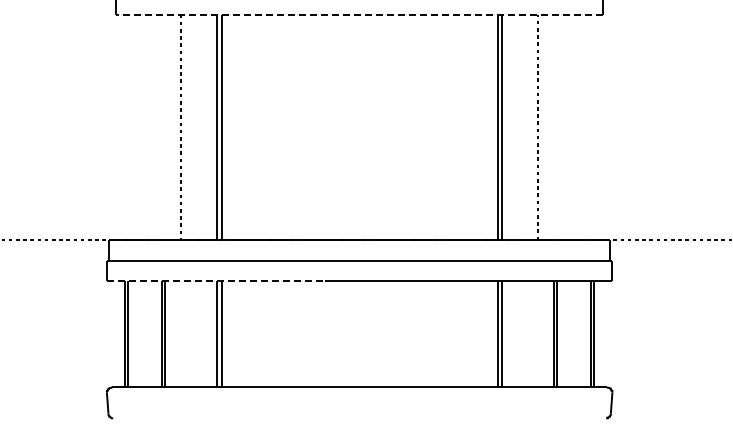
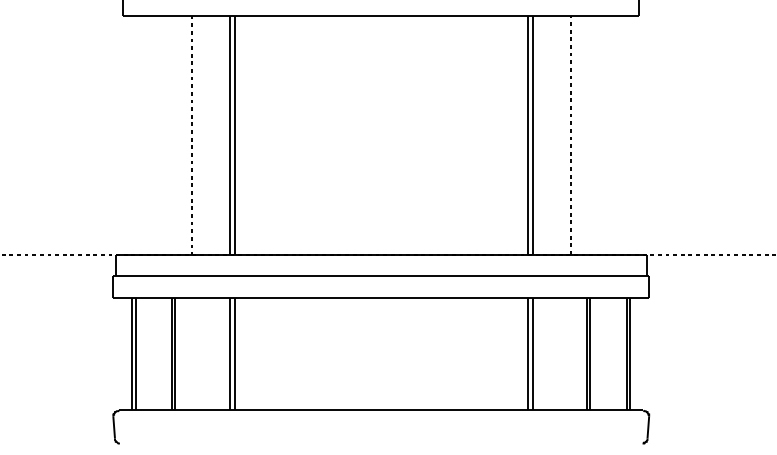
line: (359, 14) -> (381, 15), dashed -> solid
line: (216, 280) -> (229, 297), dashed -> solid

